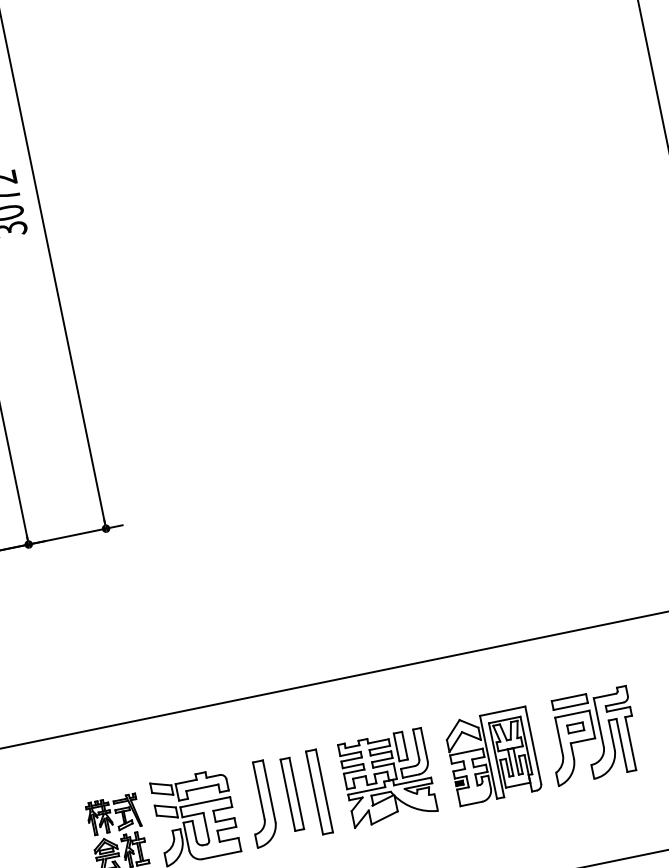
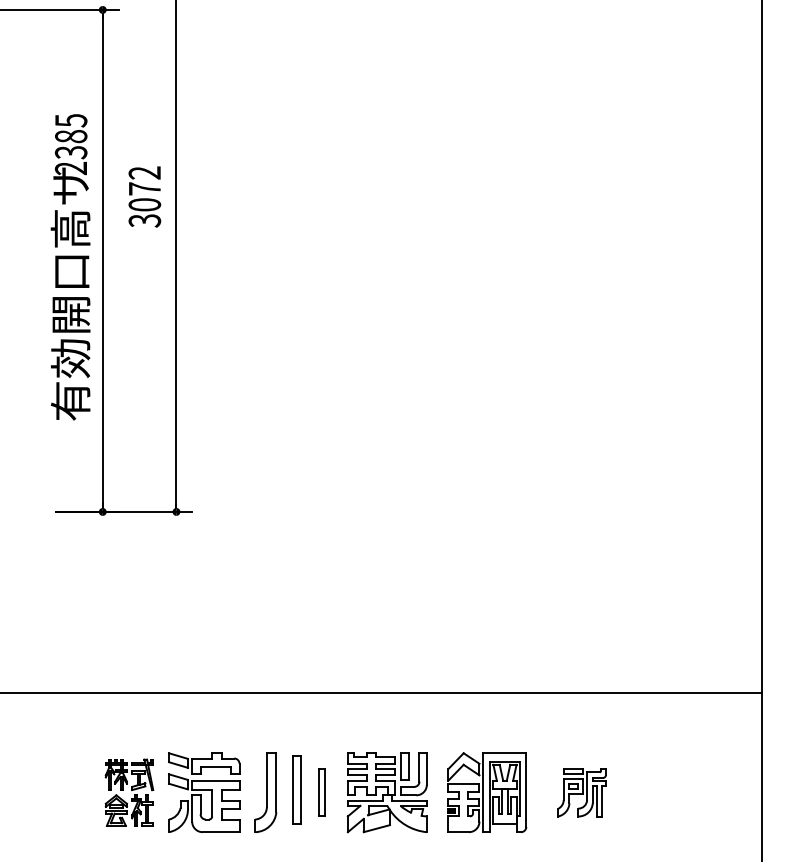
part: (591, 735) -> (581, 792), size x0.6
part: (318, 791) -> (321, 792), size x0.6

